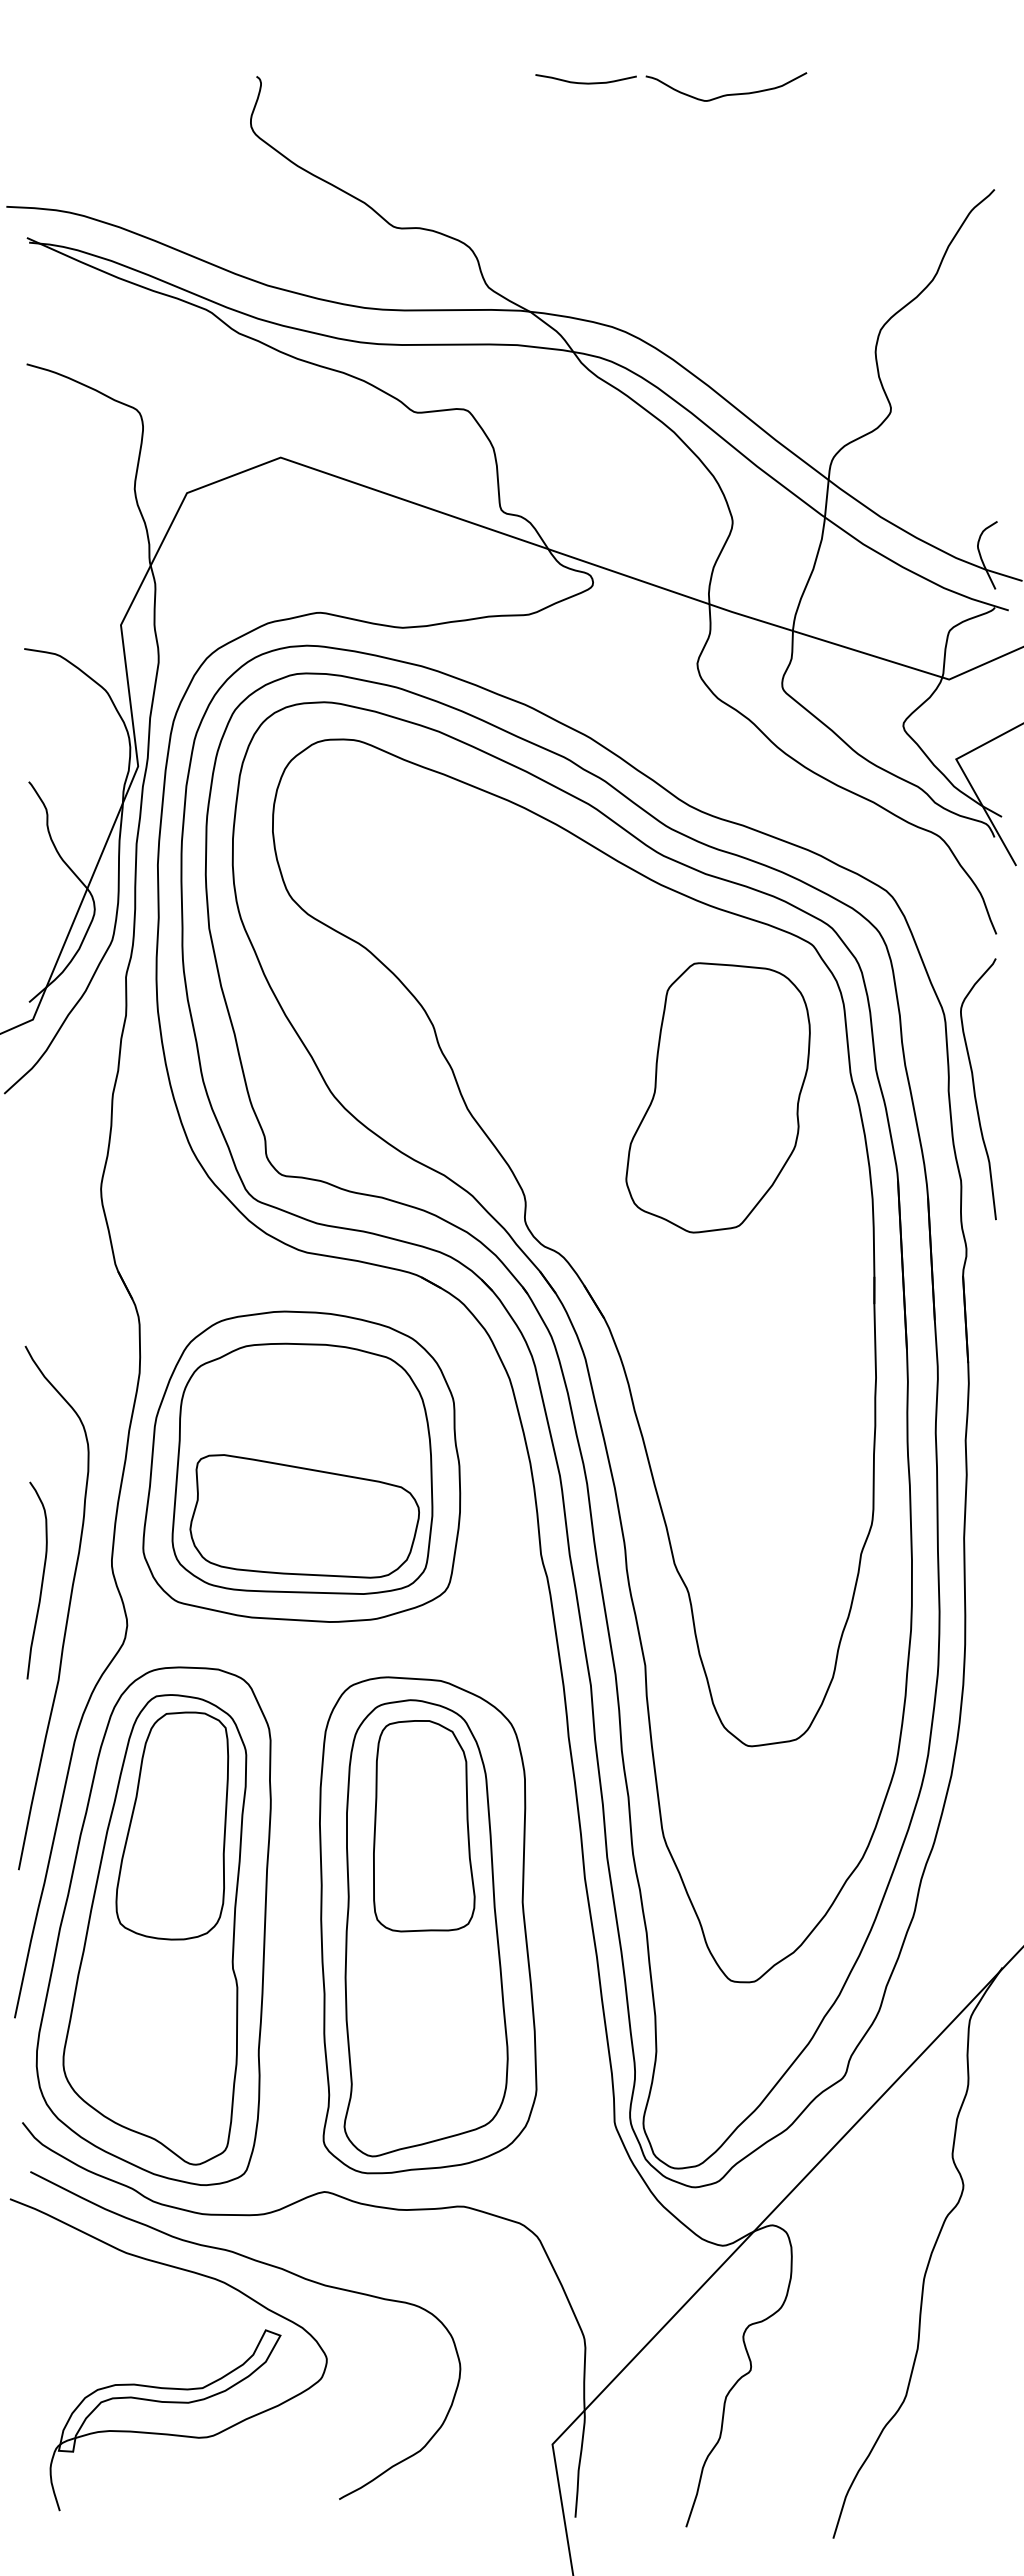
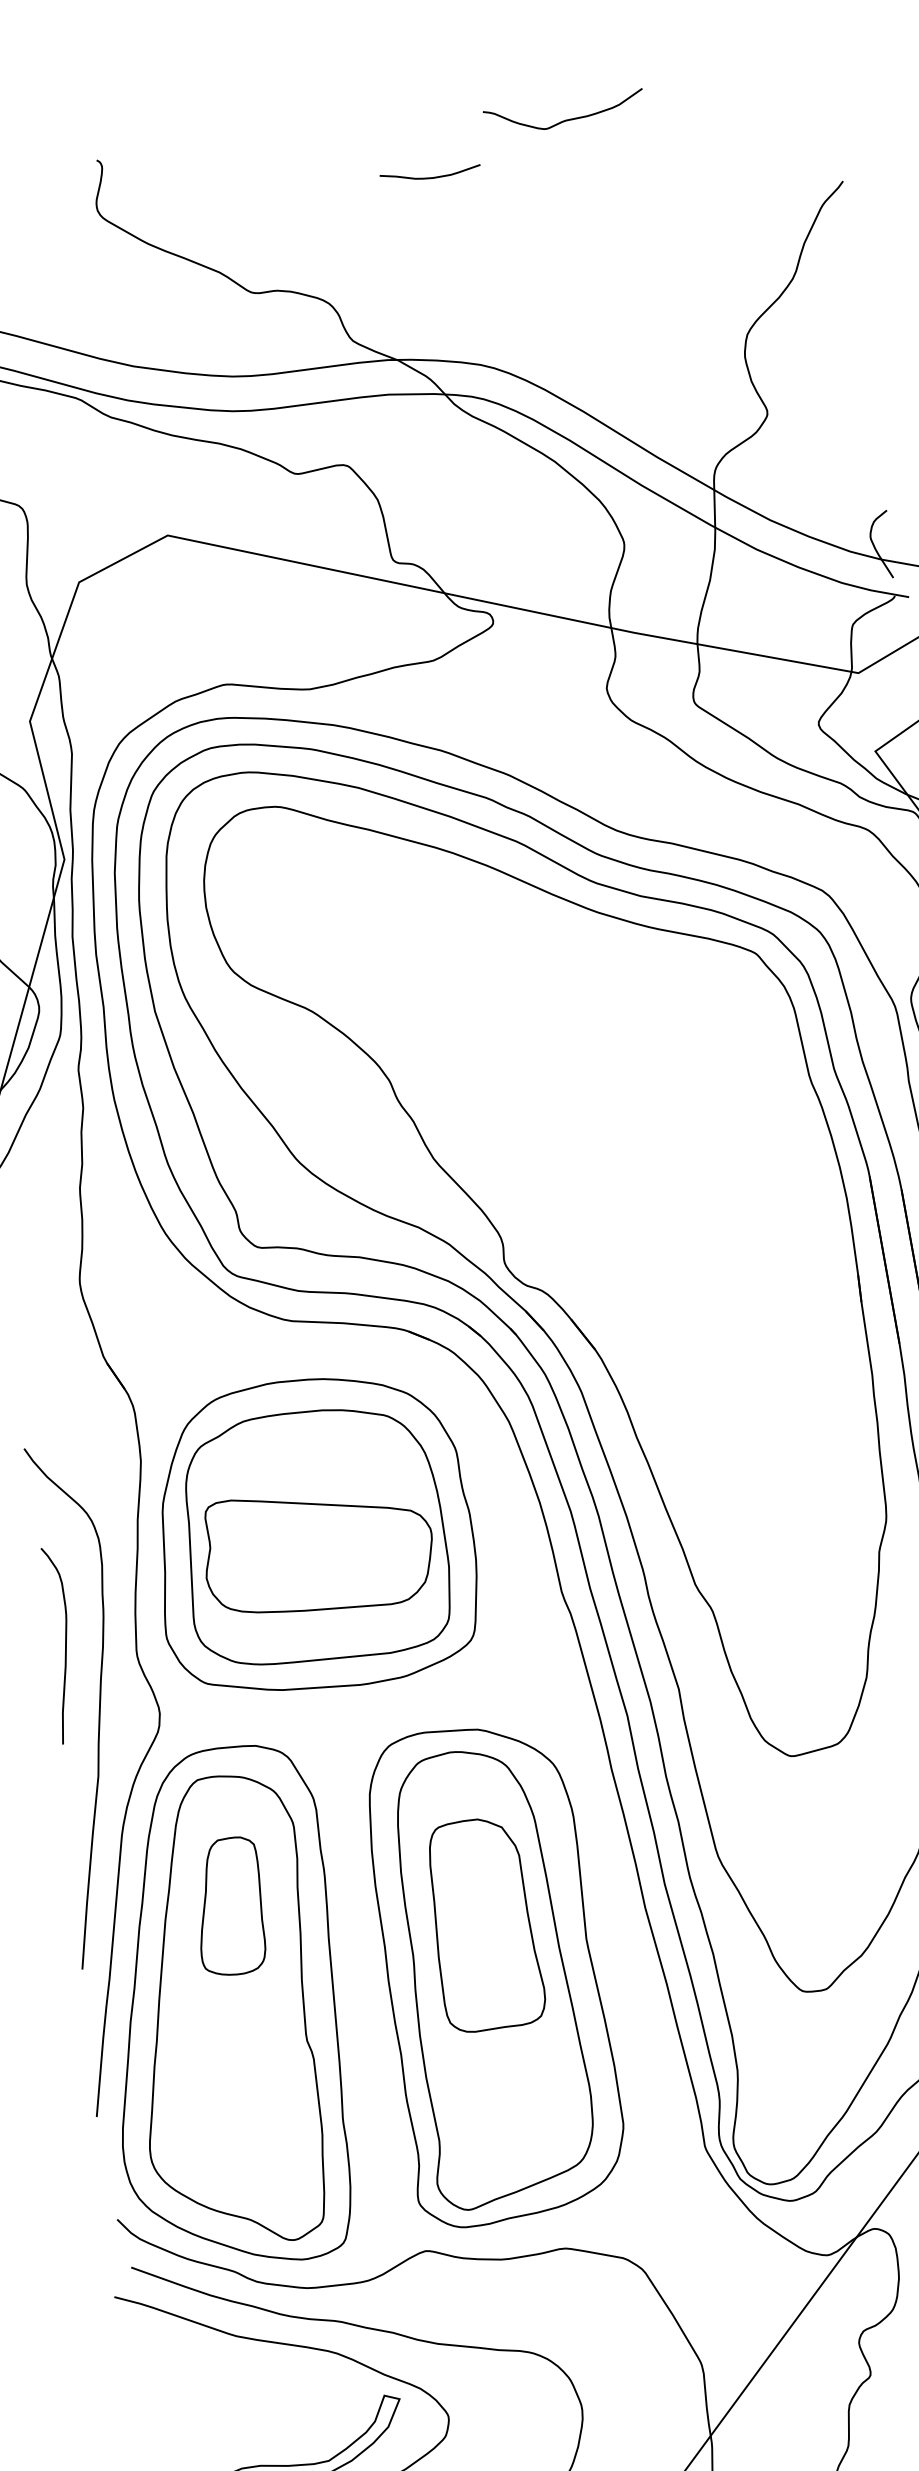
curve: (585, 82) -> (430, 177), moved
part: (717, 1097) -> (680, 1116), removed
part: (304, 1516) -> (318, 1551), moved
curve: (41, 1580) -> (64, 1644), moved
part: (172, 1825) -> (229, 1906), size x0.6
part: (424, 1826) -> (485, 1924), moved

